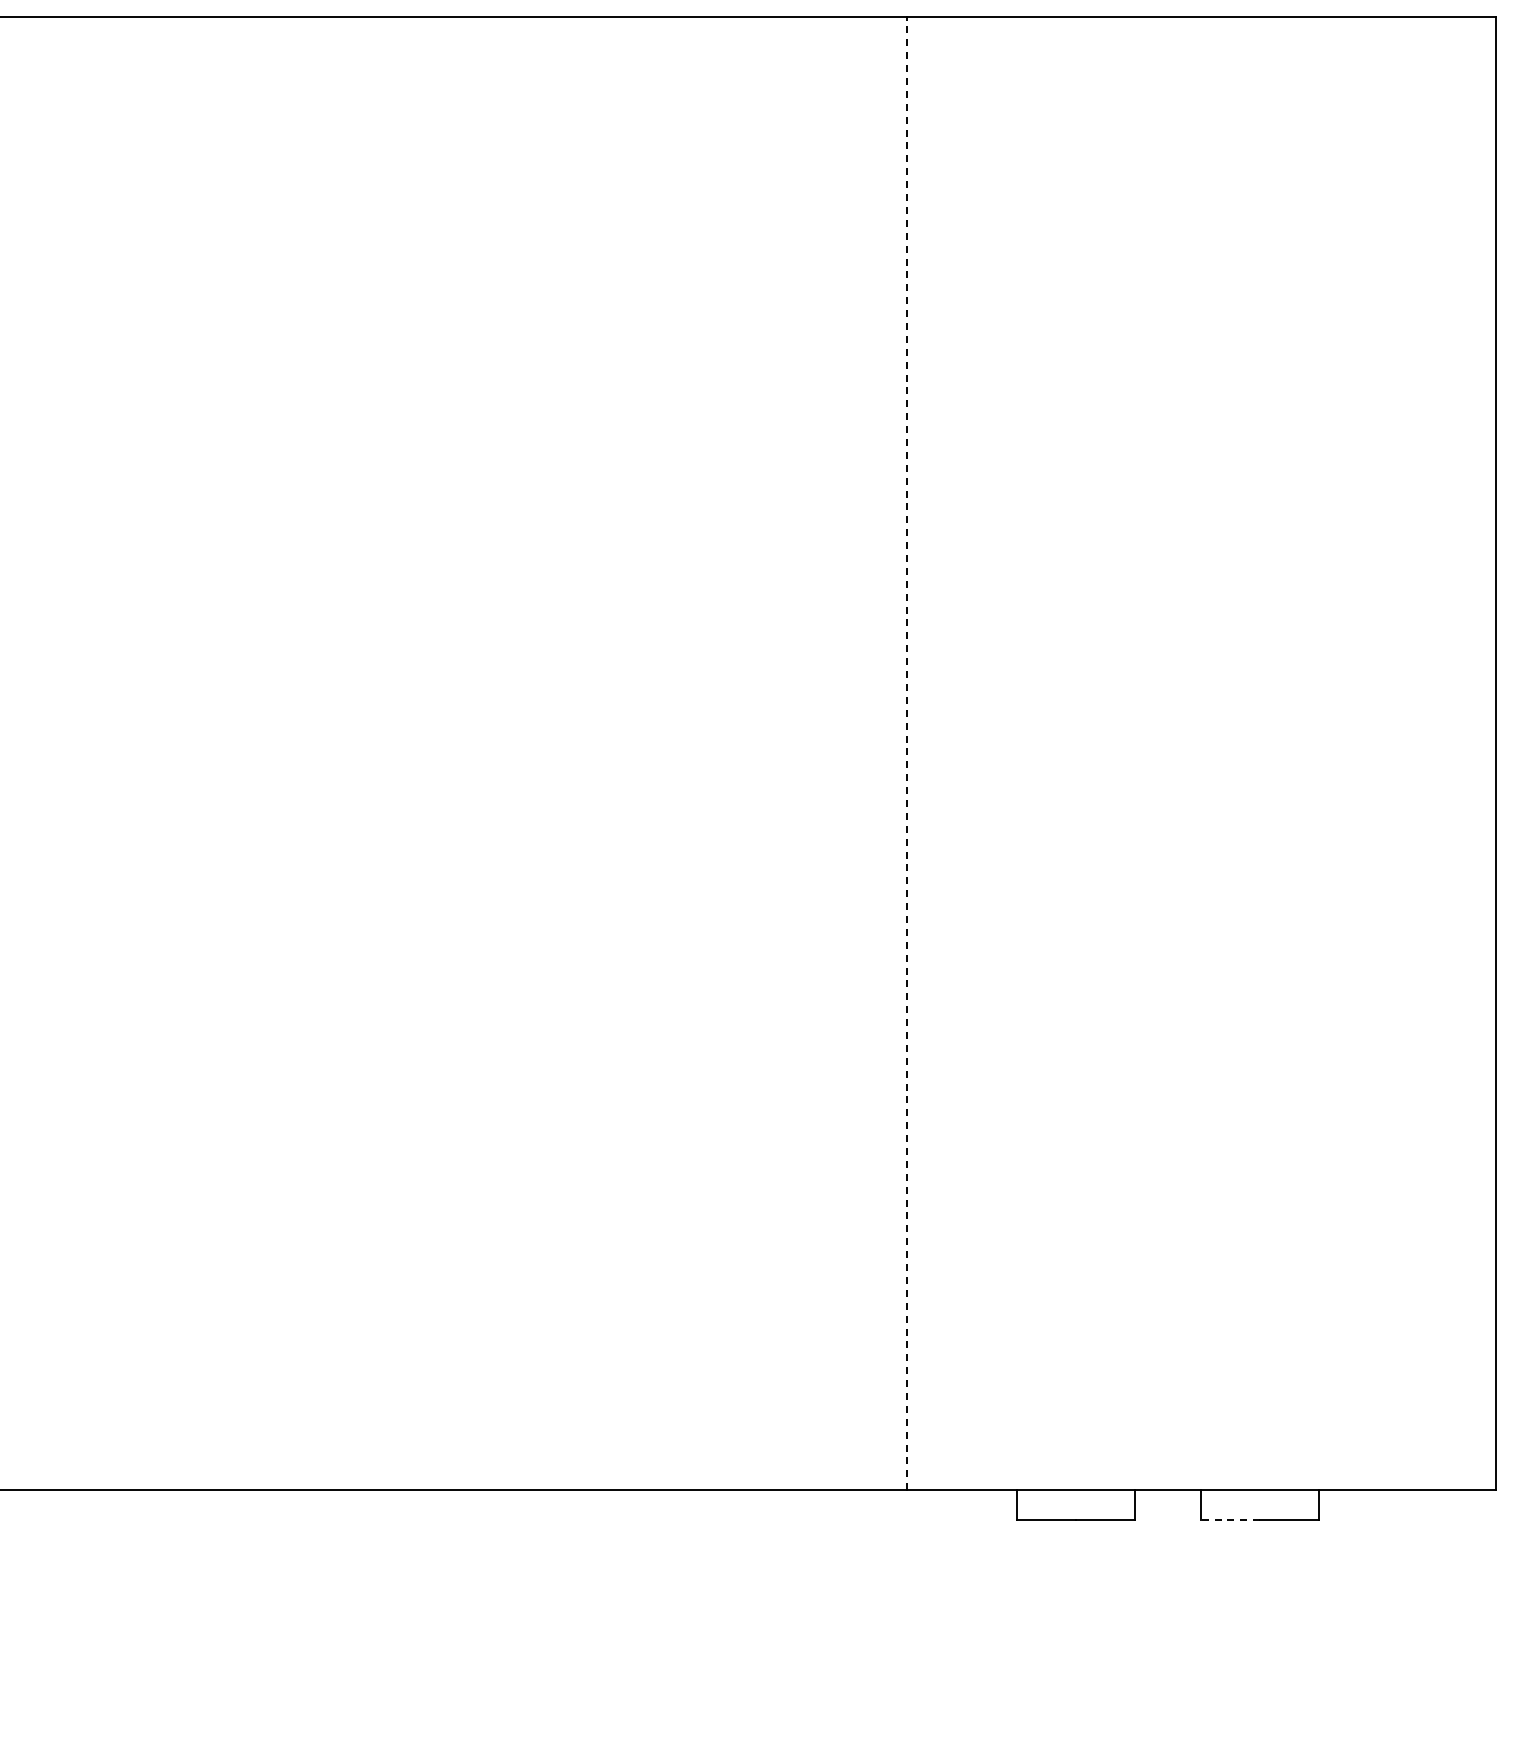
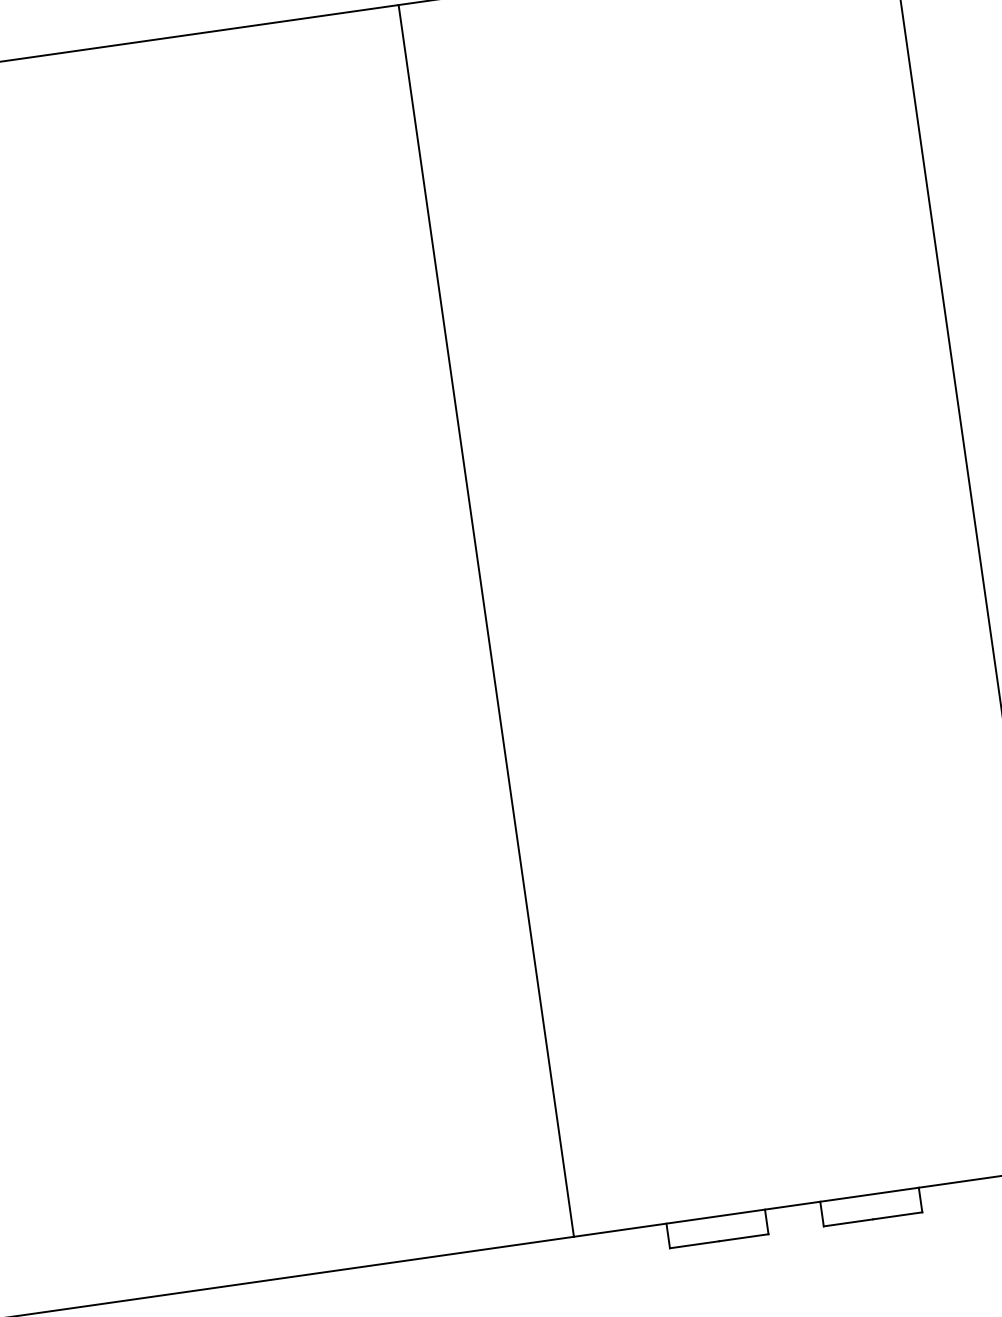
line: (906, 753) -> (486, 620), dashed -> solid
line: (1230, 1519) -> (848, 1222), dashed -> solid

